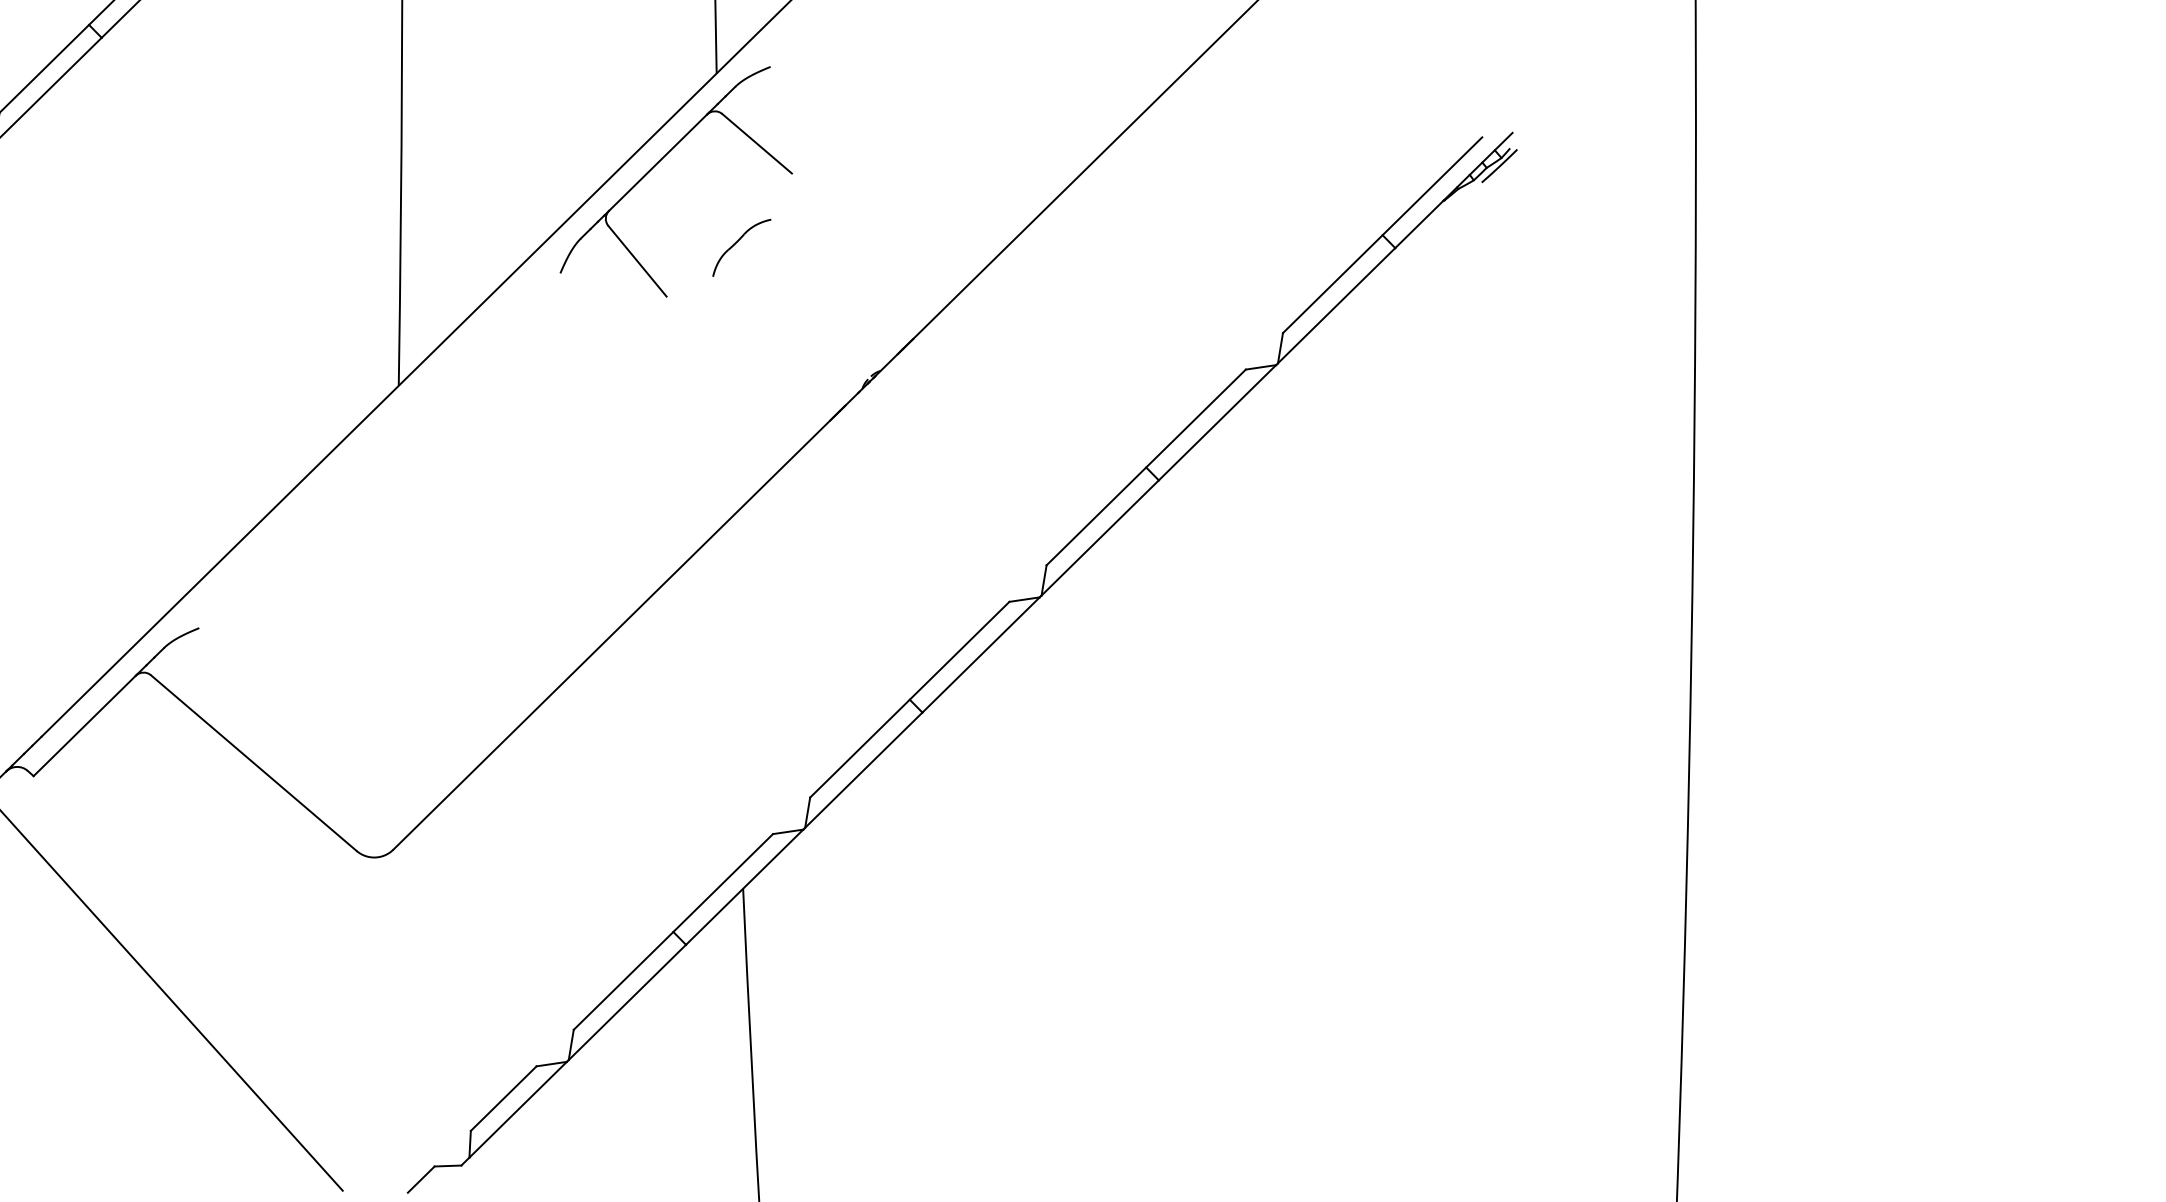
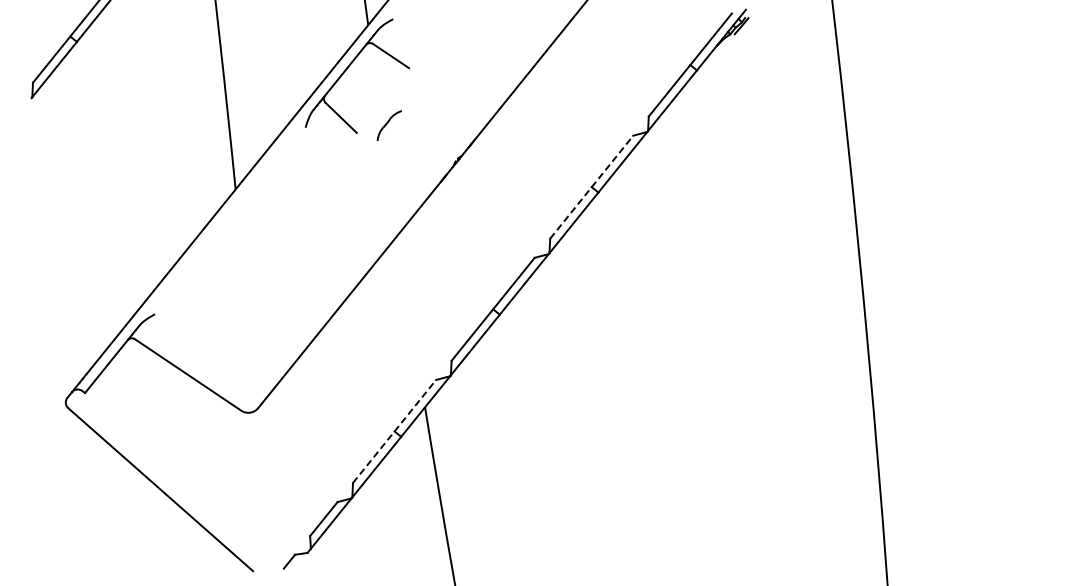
part: (739, 246) -> (388, 125), moved
line: (1147, 466) -> (592, 186), solid -> dashed
line: (673, 932) -> (394, 431), solid -> dashed

